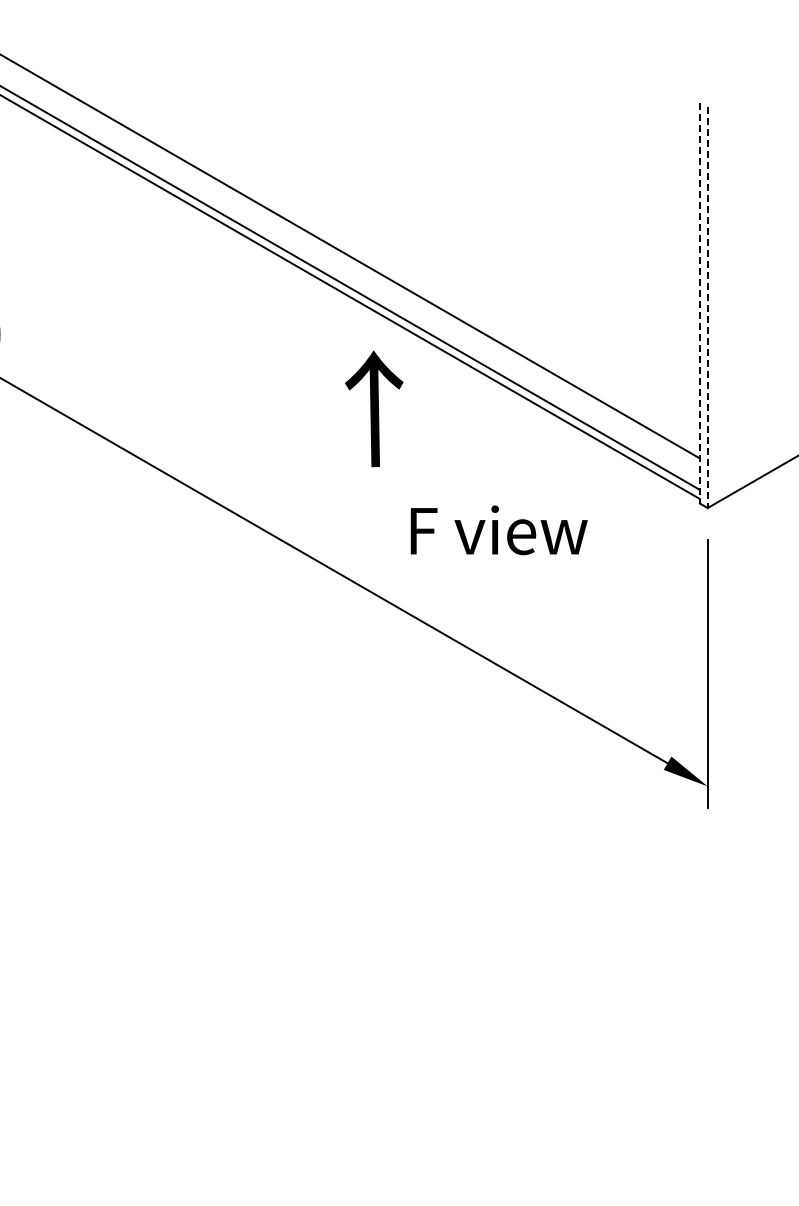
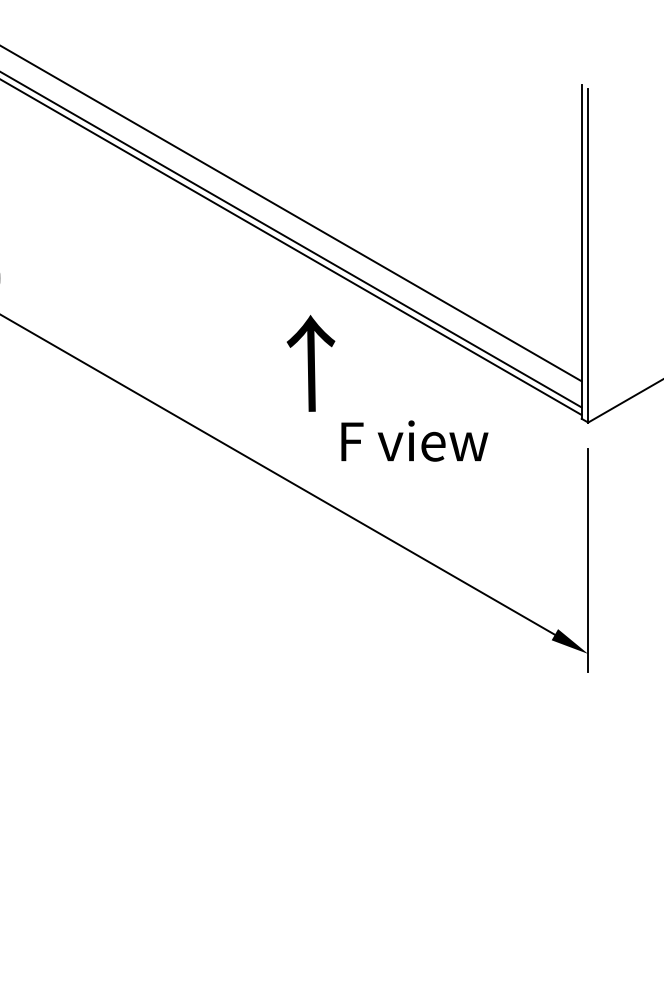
line: (699, 303) -> (581, 252), dashed -> solid
line: (707, 308) -> (588, 256), dashed -> solid
text: (374, 408) -> (311, 363), moved

